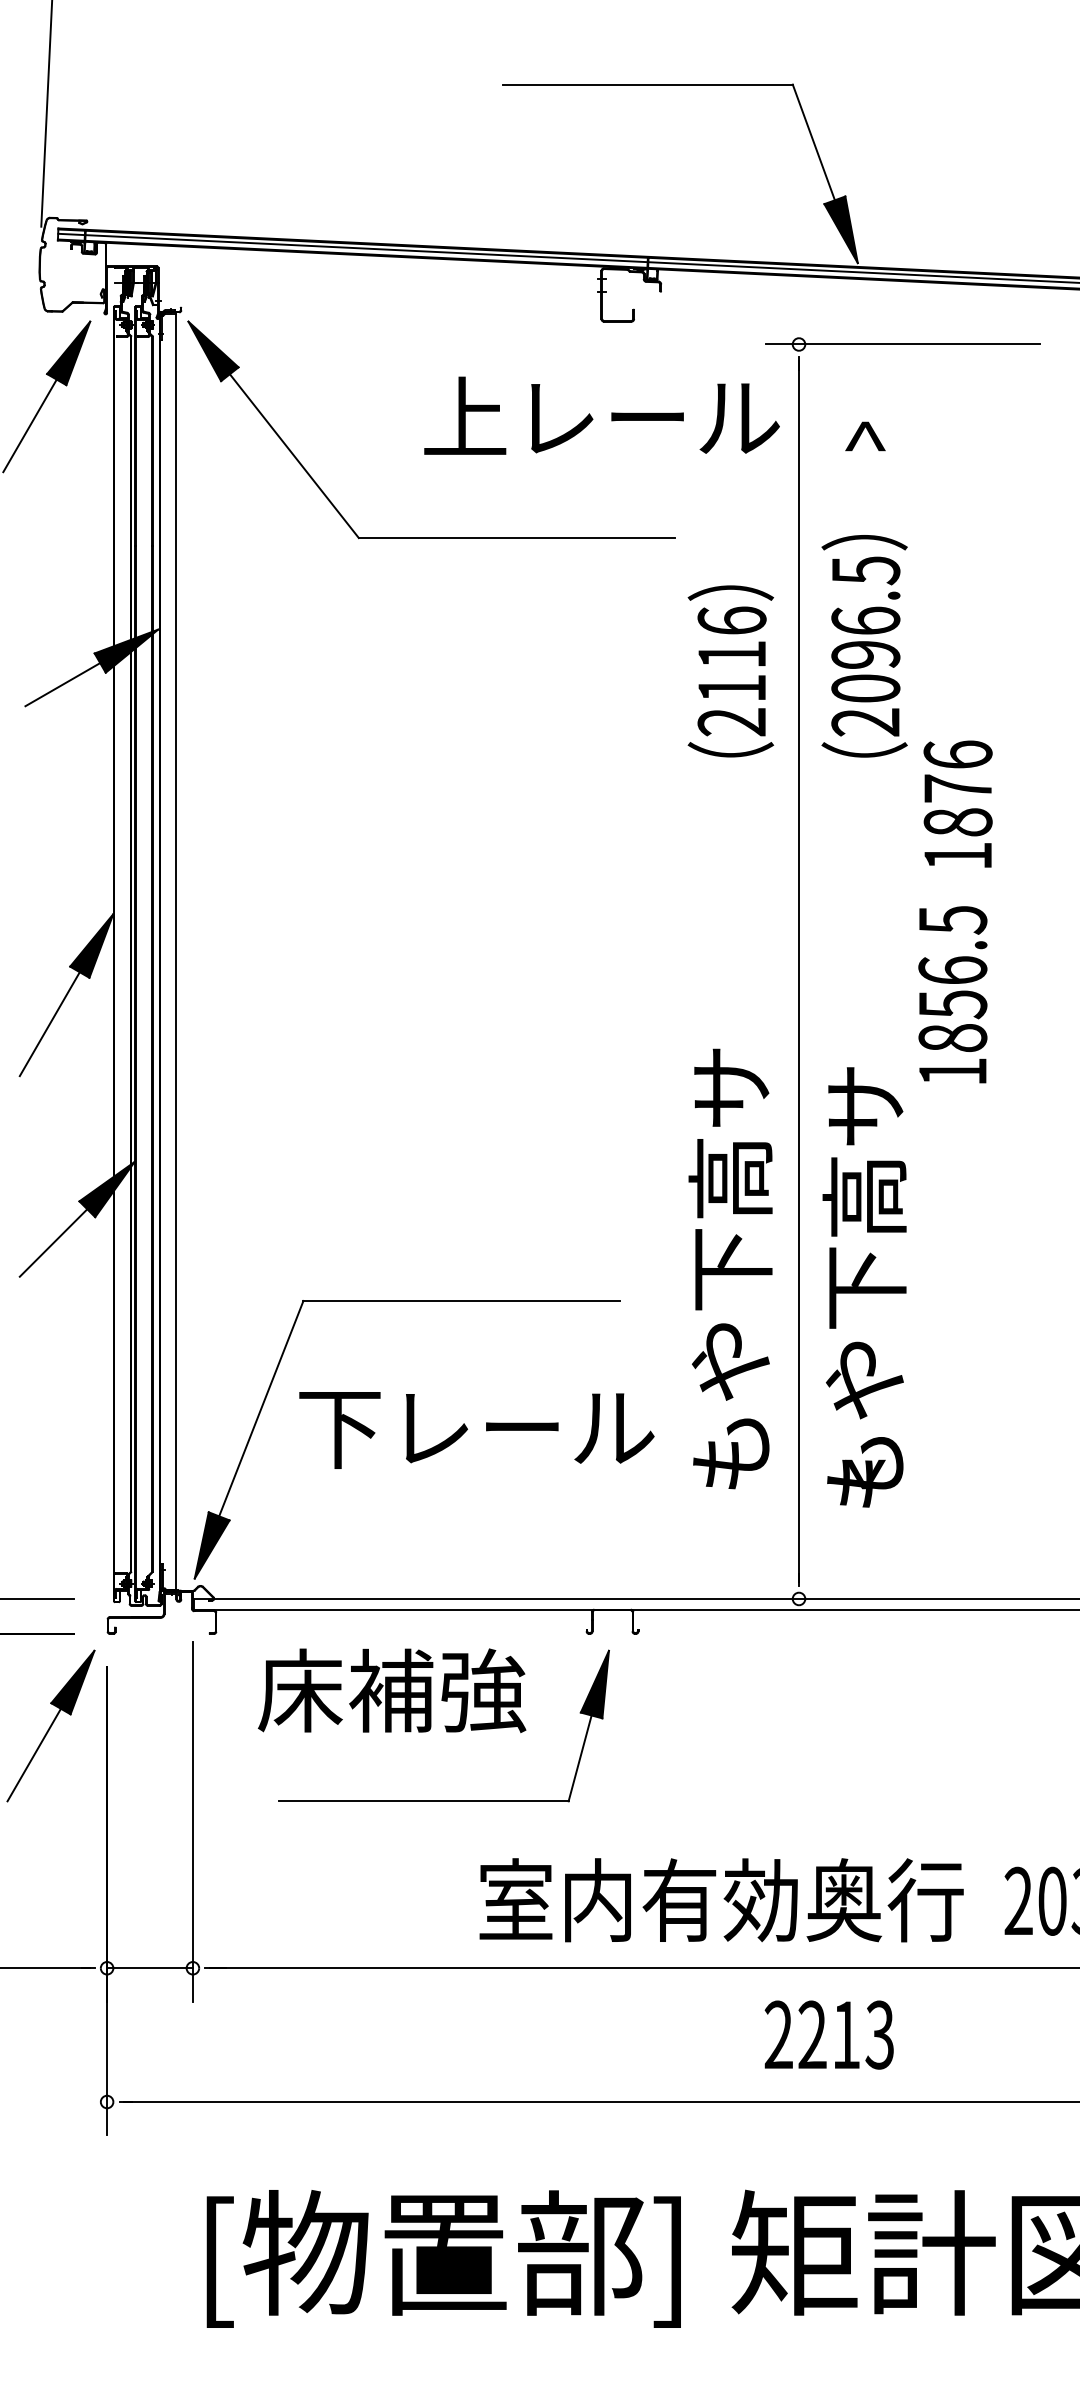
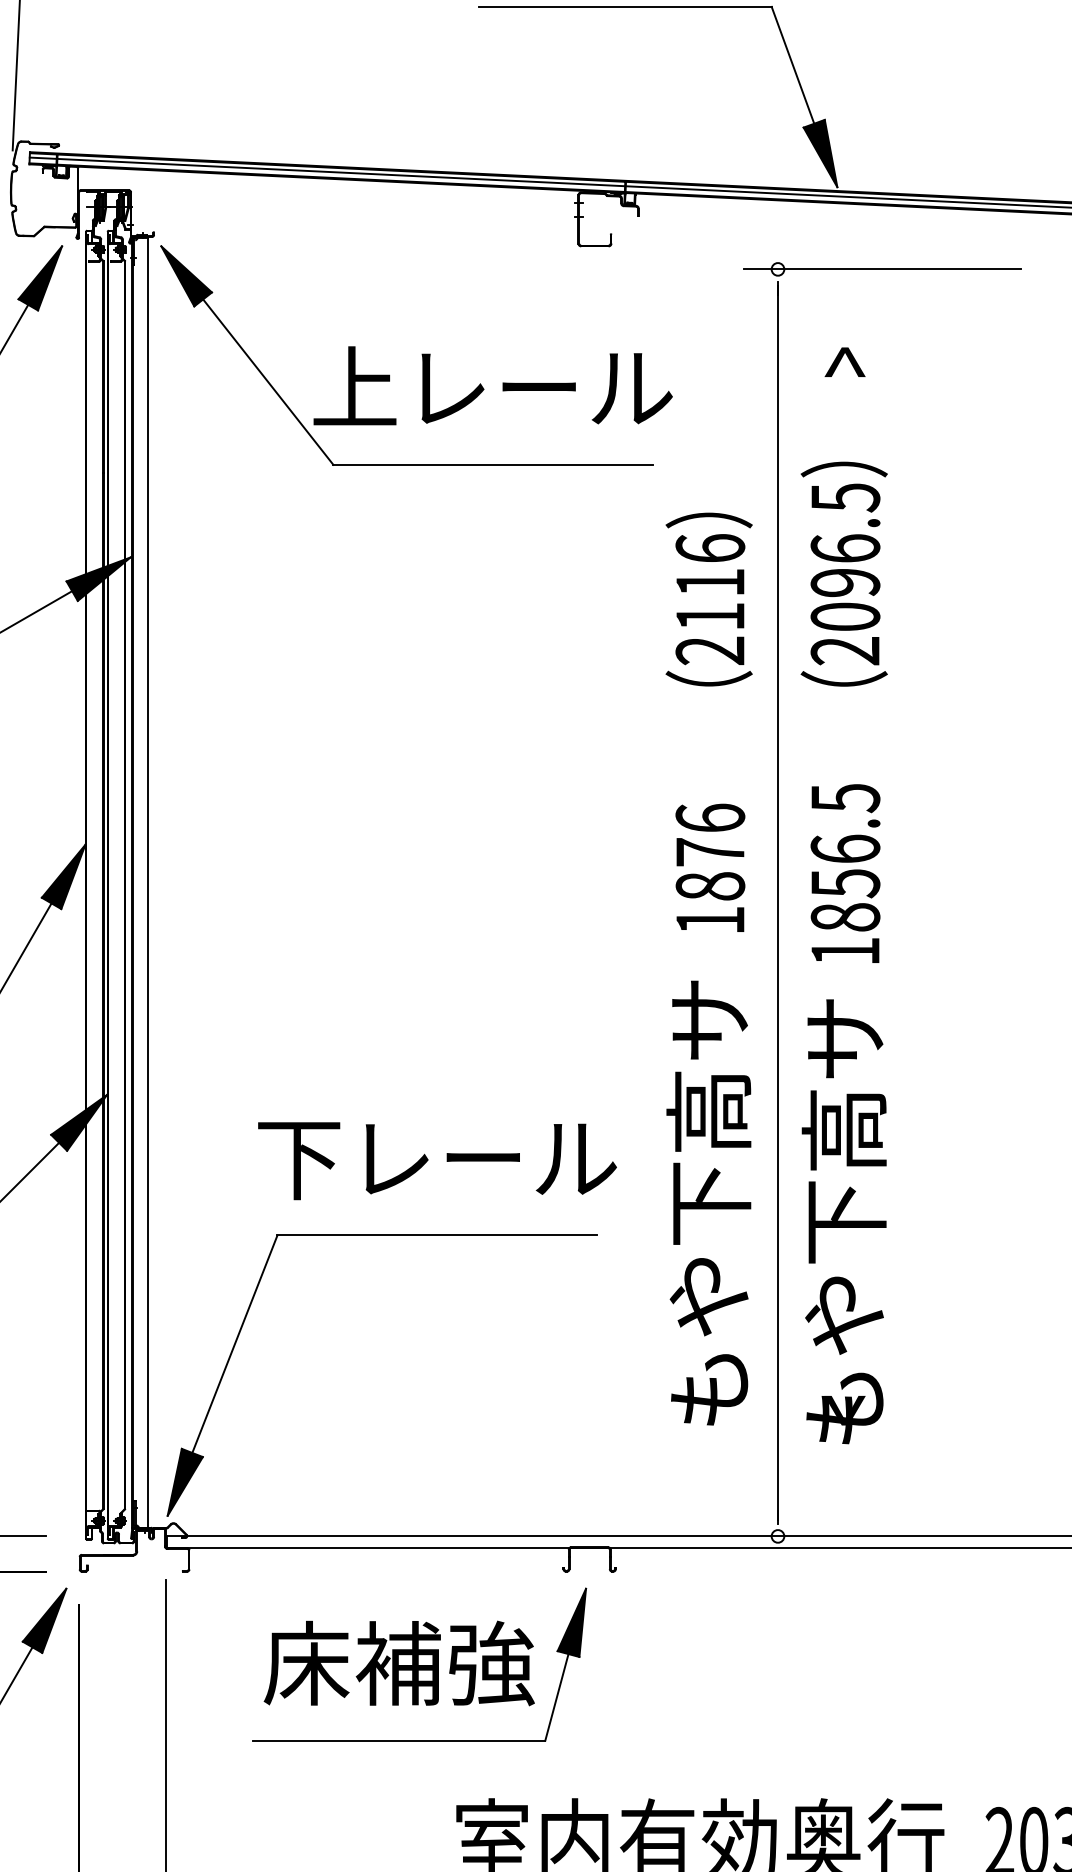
text: (601, 415) -> (492, 385), moved
text: (957, 803) -> (709, 867), moved
text: (952, 994) -> (845, 873), moved
text: (476, 1430) -> (437, 1161), moved
text: (392, 1690) -> (399, 1663), moved

